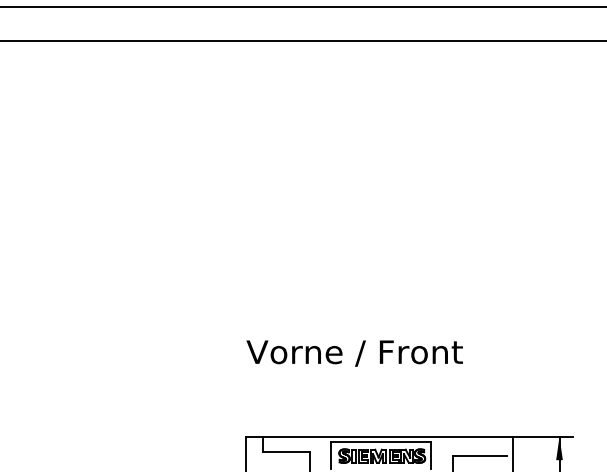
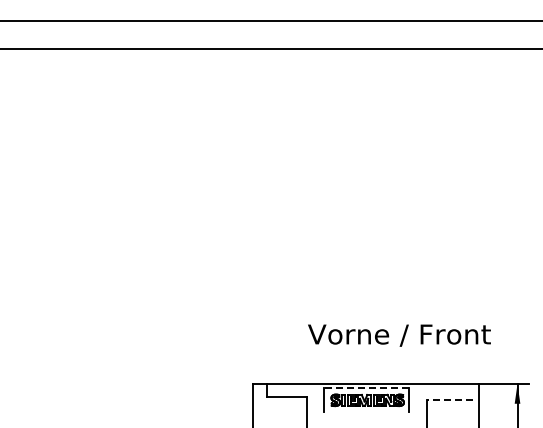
text: (354, 353) -> (399, 335), moved
line: (379, 442) -> (365, 388), solid -> dashed
line: (480, 456) -> (450, 400), solid -> dashed

